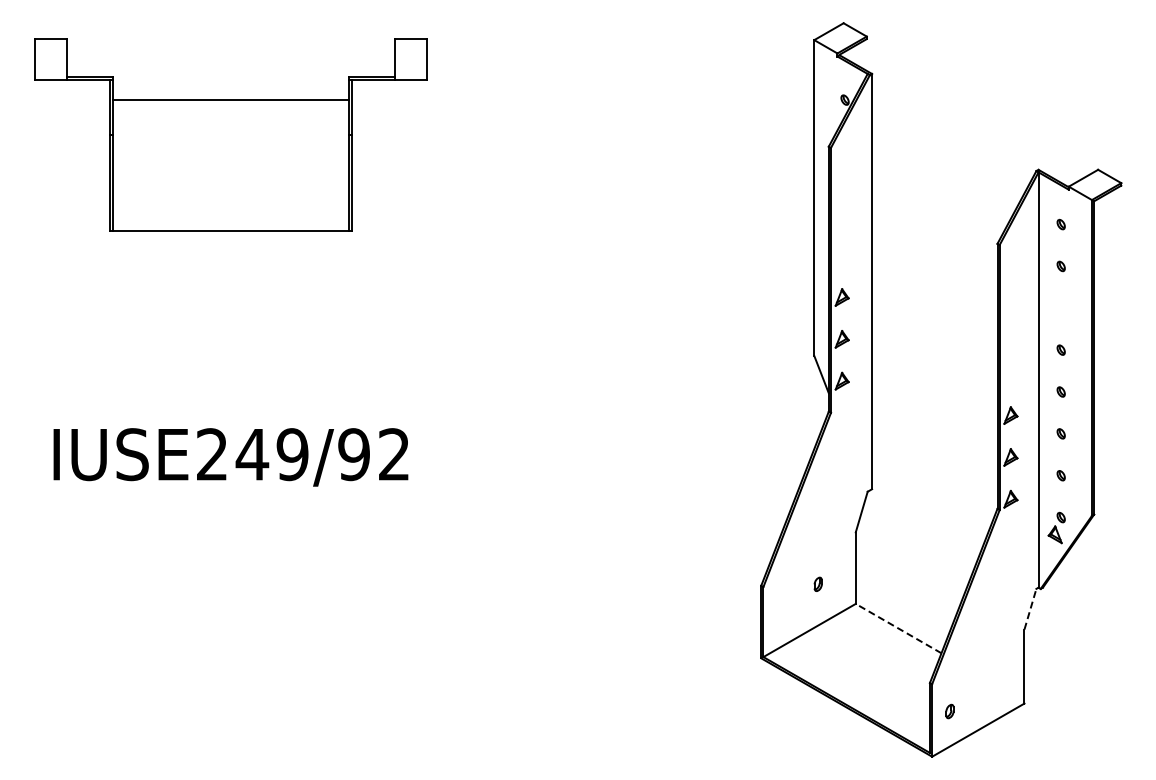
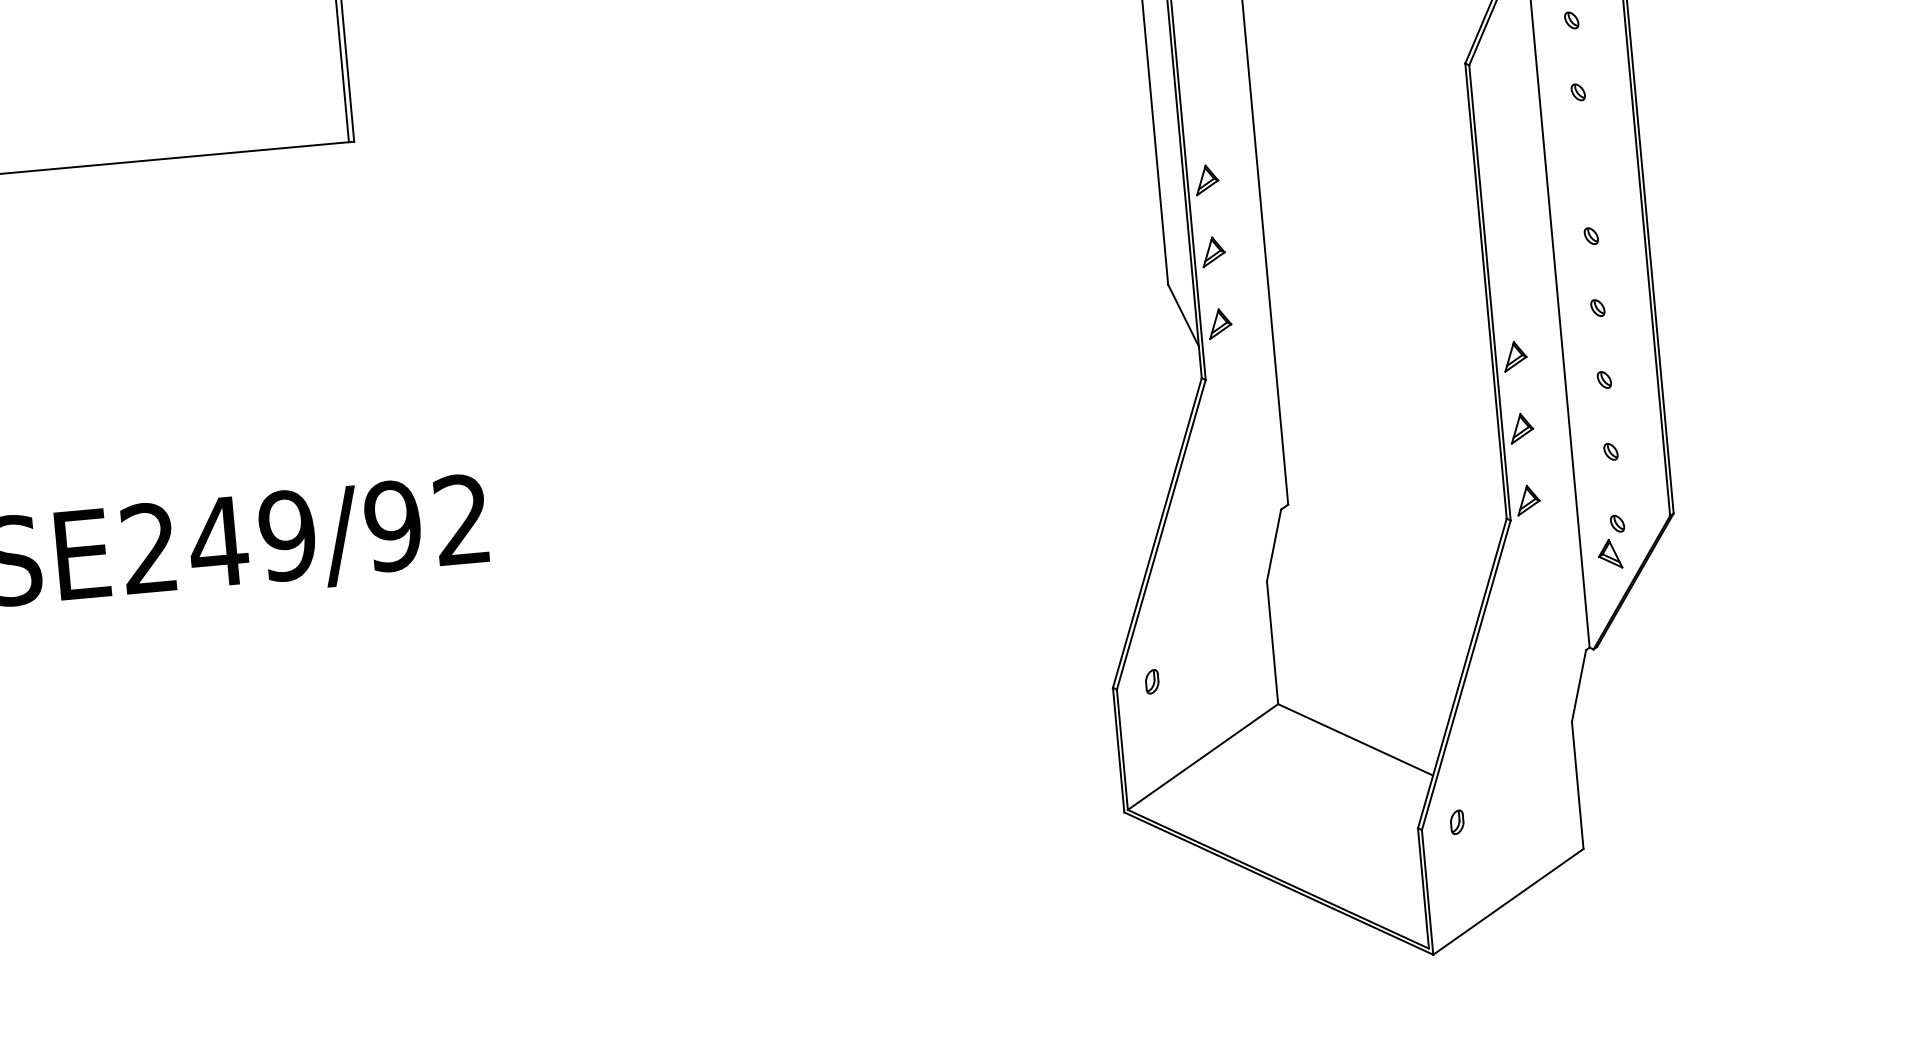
part: (817, 583) -> (1150, 680), moved
line: (1030, 608) -> (1579, 684), dashed -> solid
line: (898, 628) -> (1355, 739), dashed -> solid
part: (949, 711) -> (1456, 822), moved

